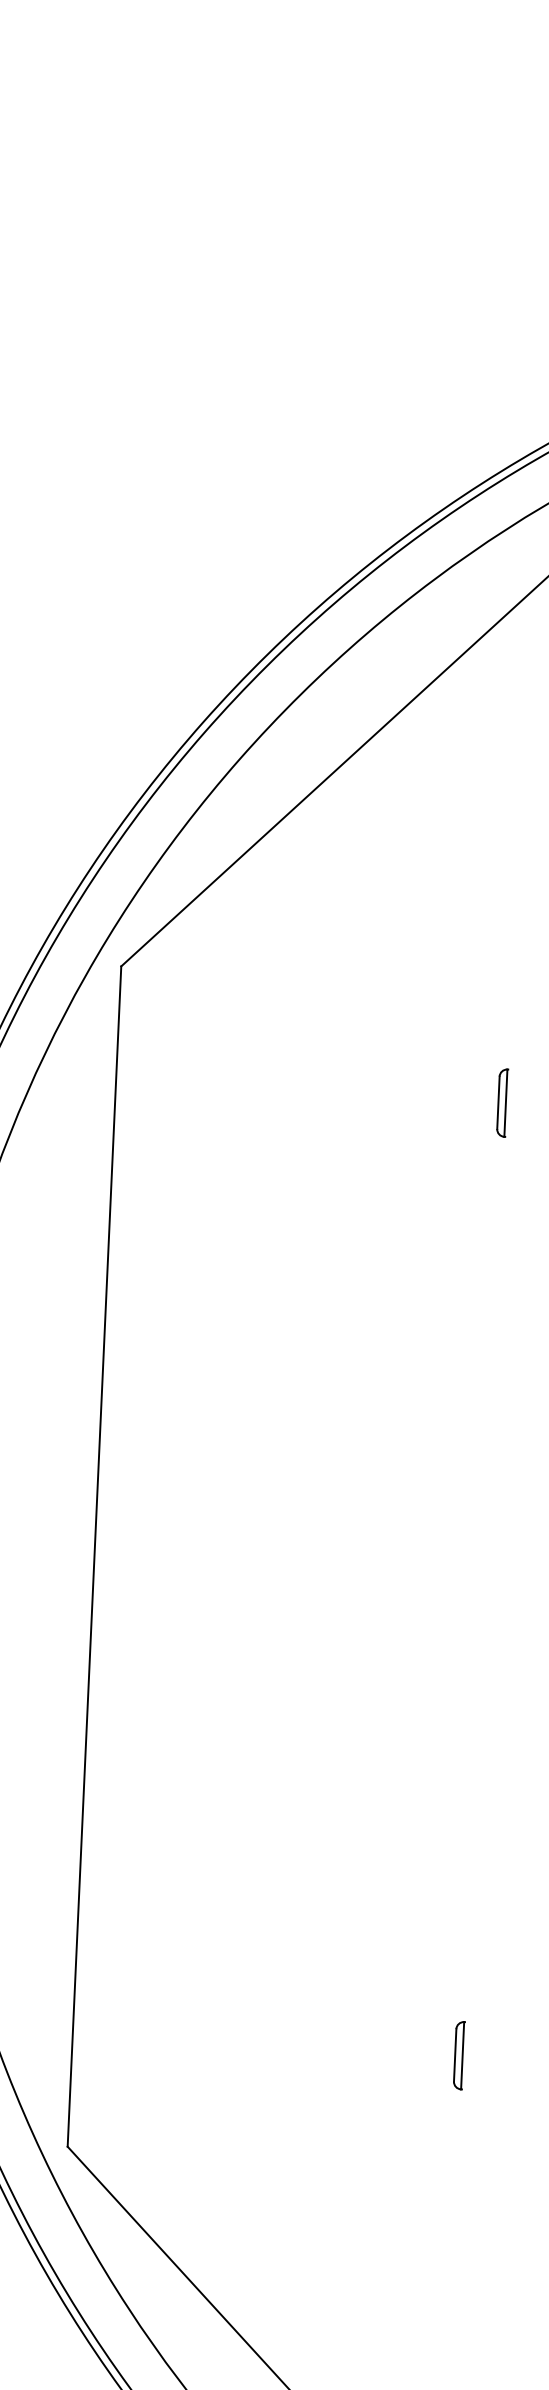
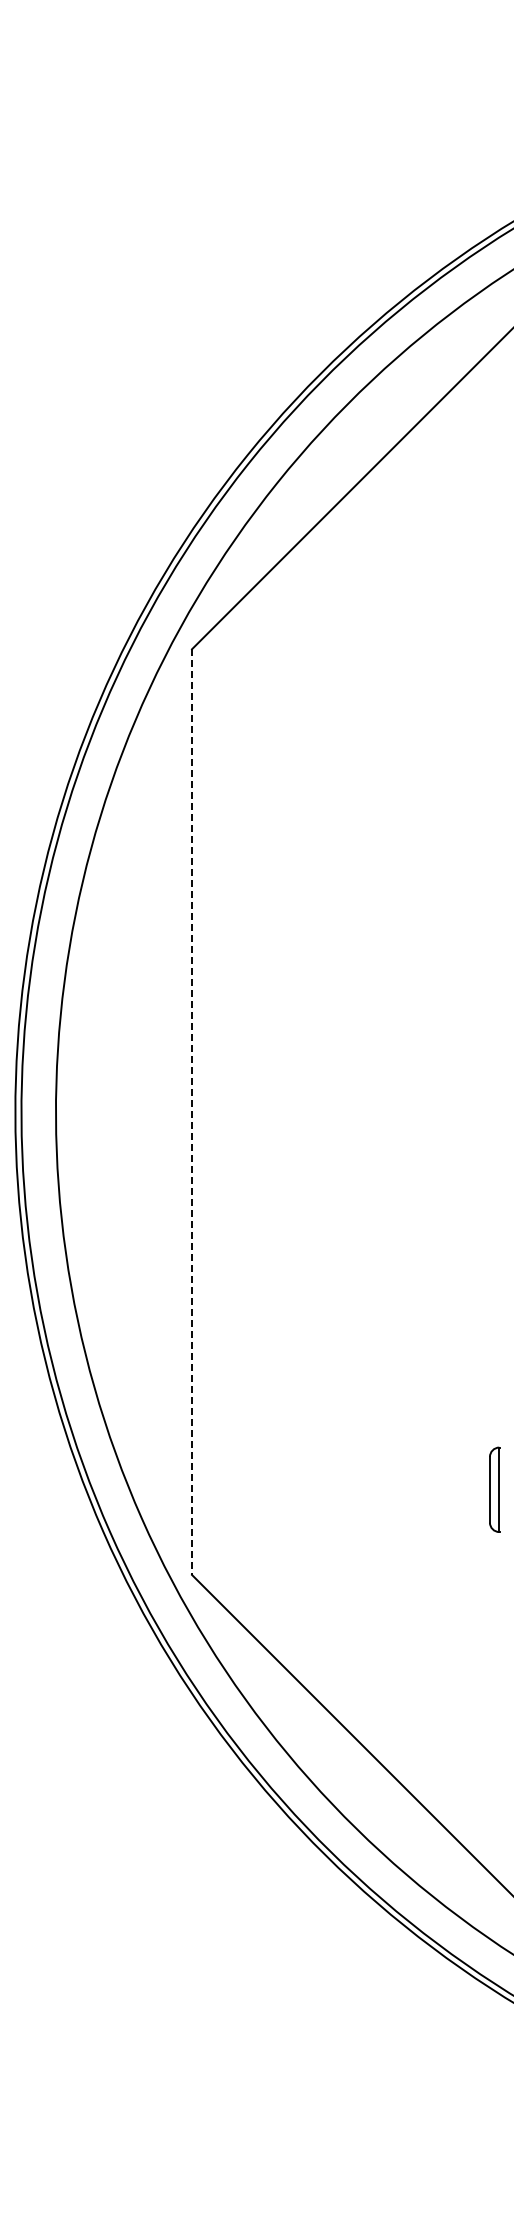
part: (502, 1102) -> (495, 742), removed
line: (95, 1557) -> (192, 1112), solid -> dashed
part: (459, 2055) -> (495, 1489), size x1.6

